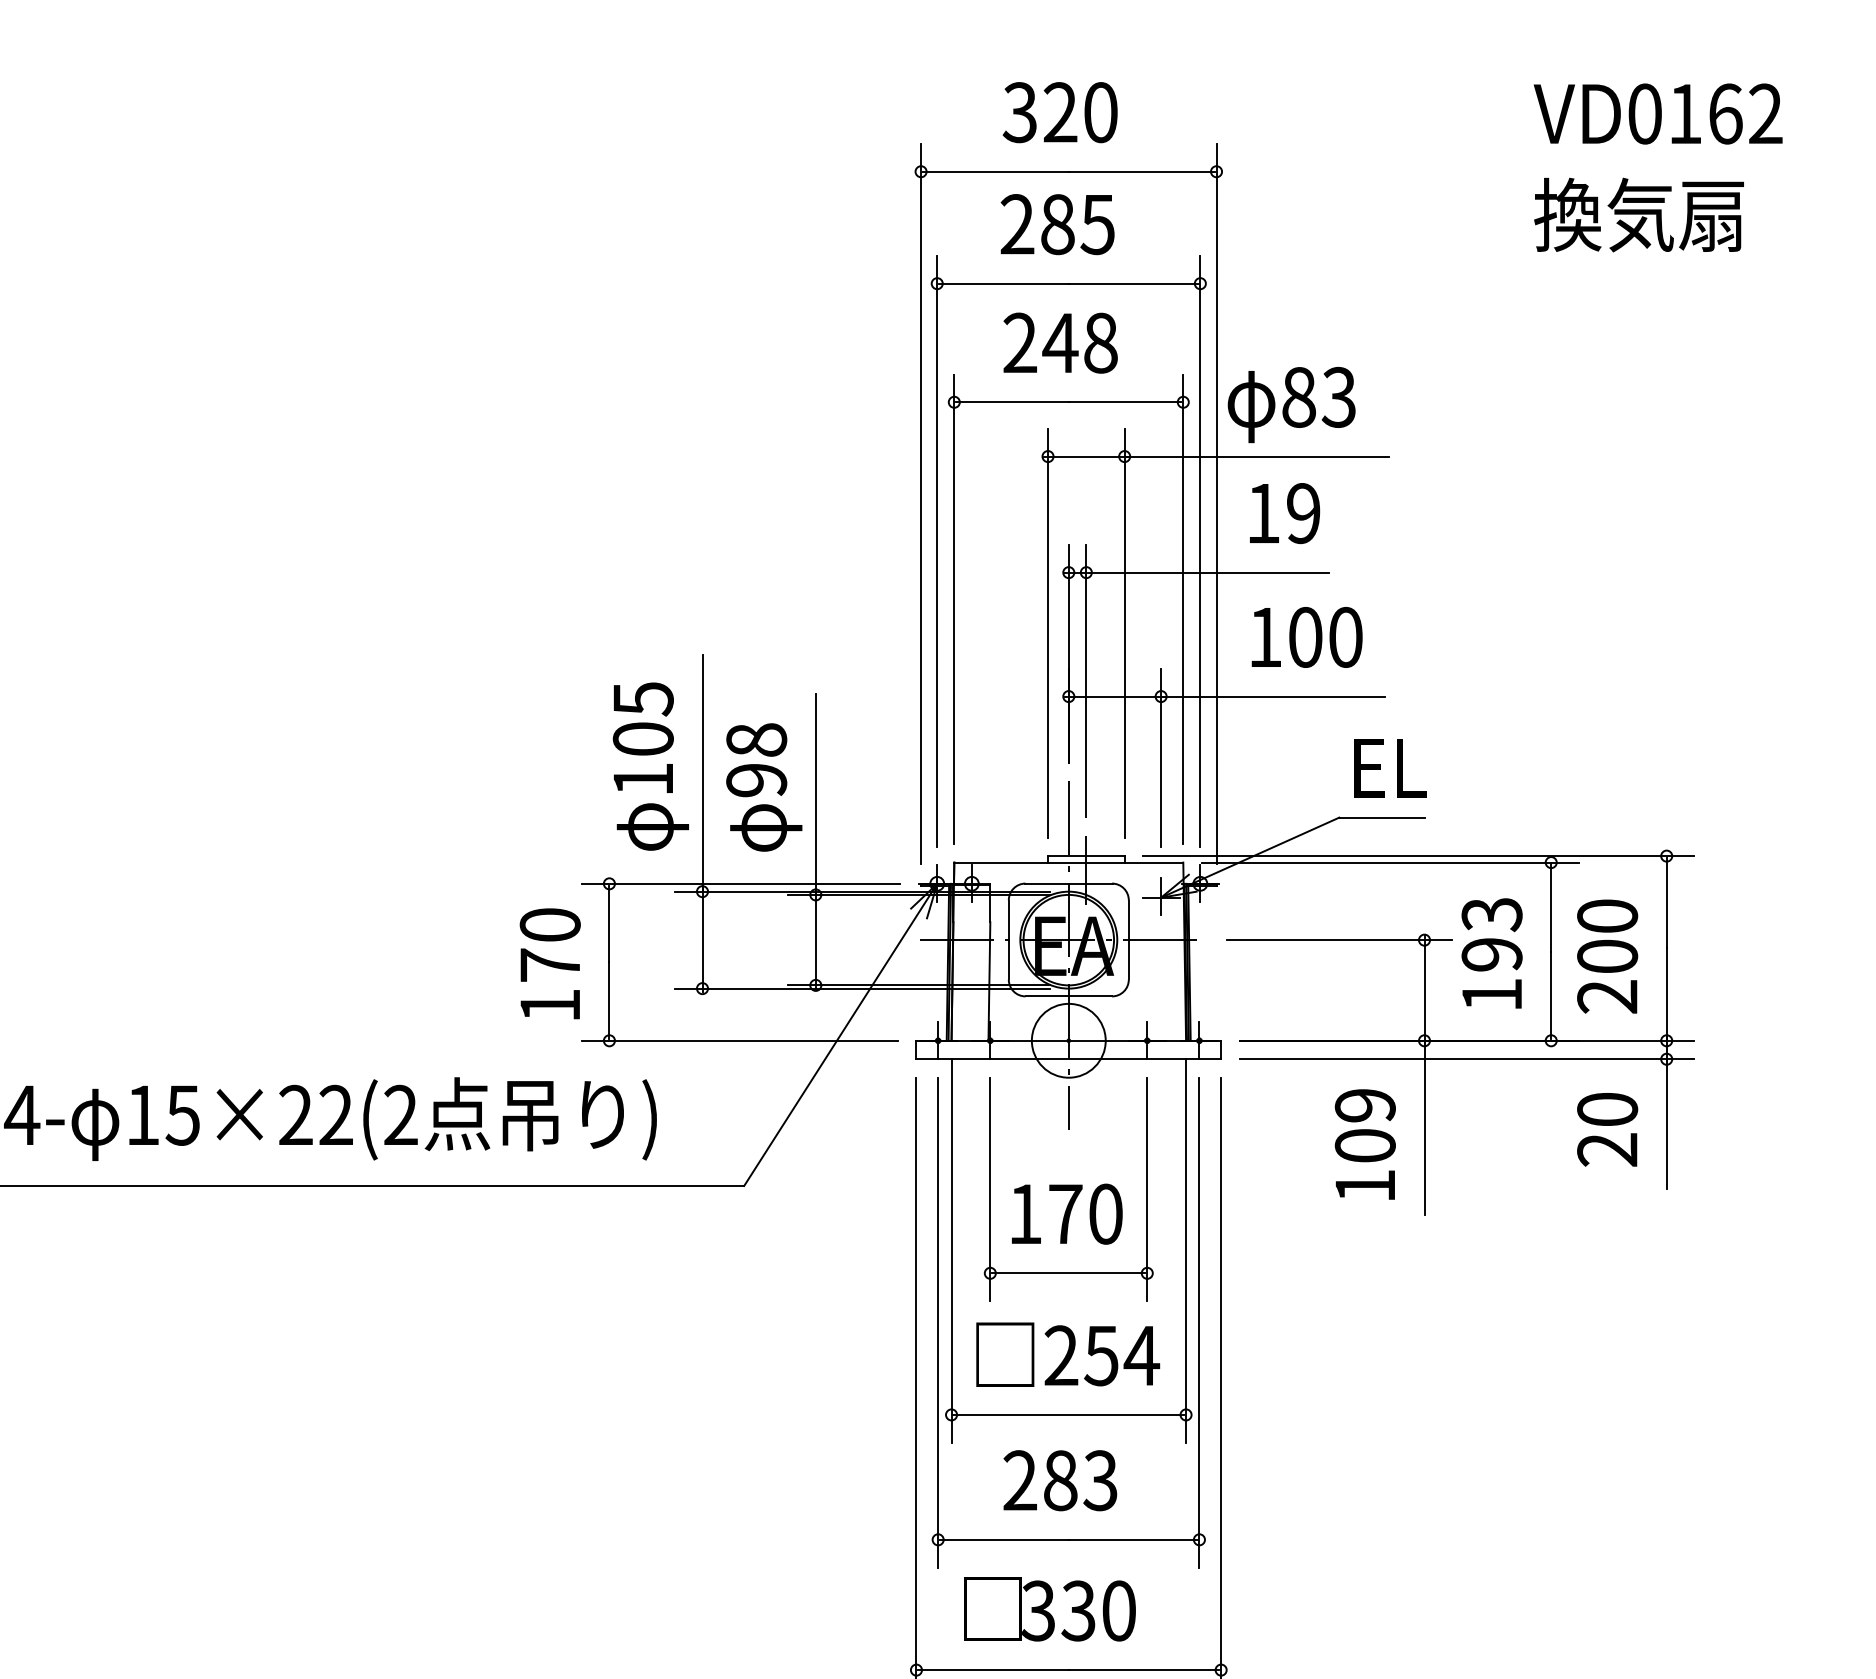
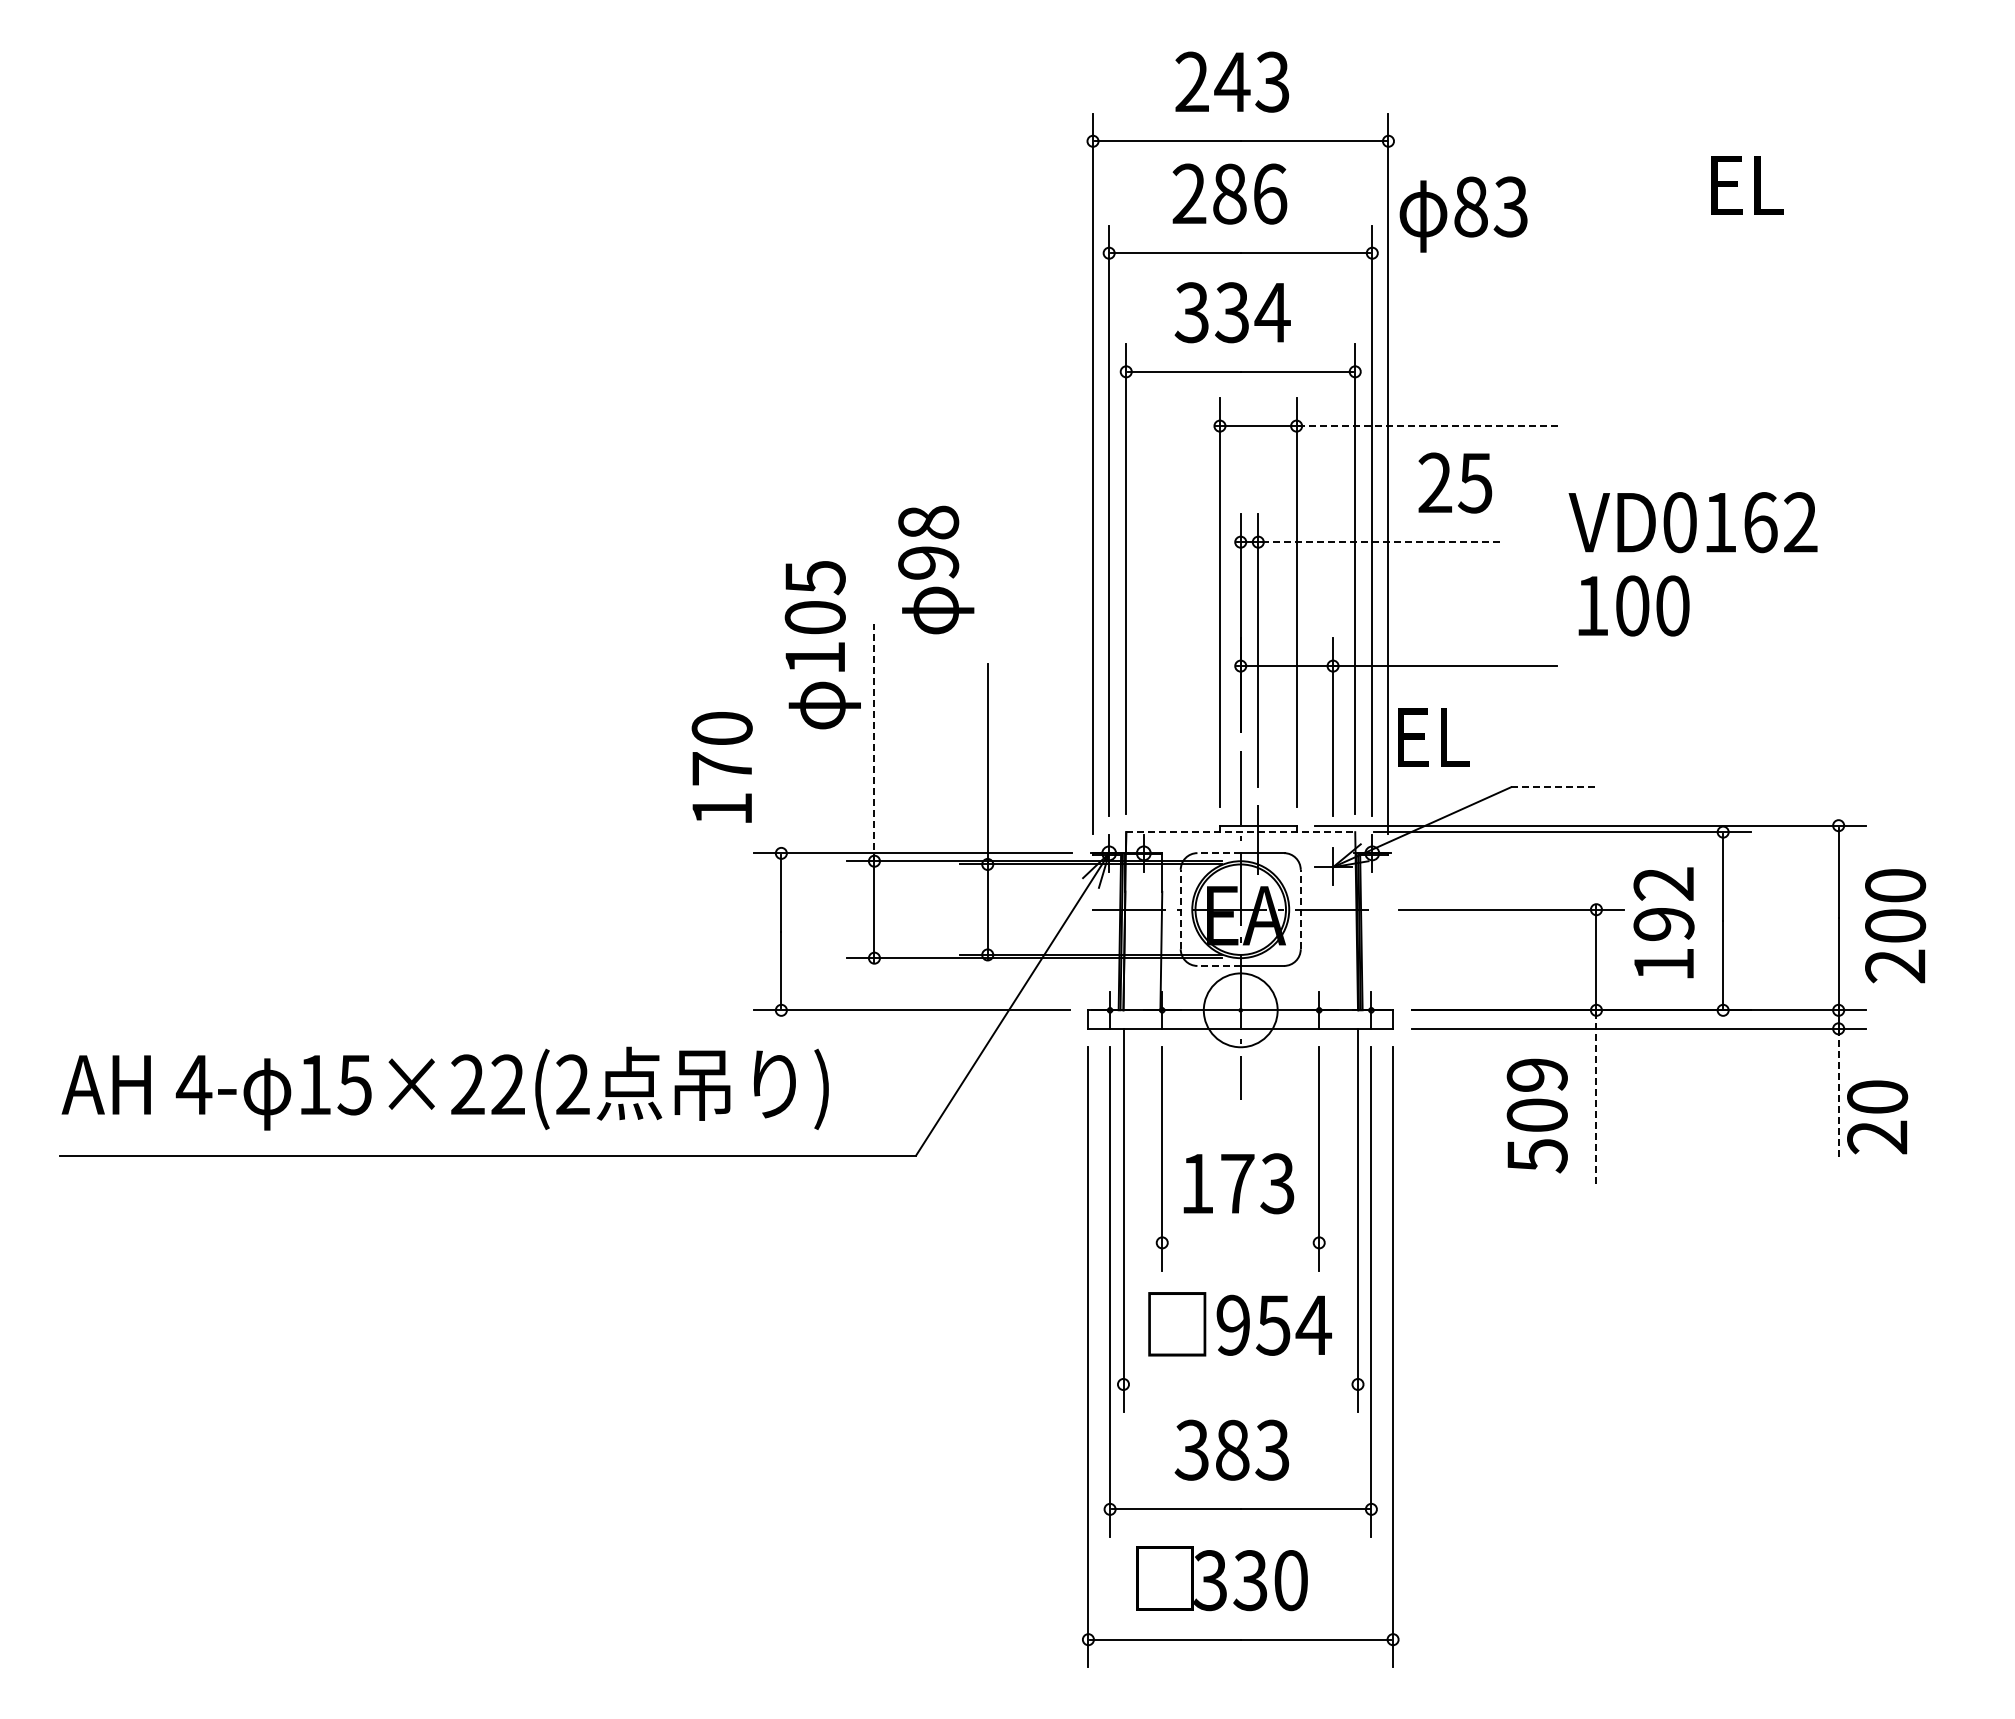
text: (1059, 111) -> (1231, 81), 320 -> 243
text: (1657, 113) -> (1692, 522), moved
text: (1638, 214) -> (1810, 184), 換気扇 -> EL
text: (1097, 223) -> (1269, 193), 285 -> 286
text: (1060, 342) -> (1232, 312), 248 -> 334
text: (1291, 404) -> (1463, 214), moved
line: (1258, 456) -> (1430, 426), solid -> dashed
text: (1283, 512) -> (1455, 482), 19 -> 25
line: (1209, 572) -> (1381, 542), solid -> dashed
text: (1306, 636) -> (1633, 605), moved
text: (650, 766) -> (822, 645), moved
text: (1389, 767) -> (1433, 737), moved
line: (702, 772) -> (874, 742), solid -> dashed
text: (764, 786) -> (936, 569), moved
line: (1382, 817) -> (1554, 787), solid -> dashed
line: (1069, 862) -> (1241, 832), solid -> dashed
line: (1046, 883) -> (1218, 853), solid -> dashed
text: (1491, 914) -> (1663, 884), 193 -> 192
line: (1008, 939) -> (1180, 909), solid -> dashed
line: (1128, 939) -> (1300, 909), solid -> dashed
text: (1607, 956) -> (1895, 926), moved
text: (549, 963) -> (721, 767), moved
line: (1047, 995) -> (1219, 965), solid -> dashed
line: (1666, 1123) -> (1838, 1093), solid -> dashed
line: (1424, 1128) -> (1596, 1098), solid -> dashed
text: (1607, 1129) -> (1877, 1117), moved
text: (1365, 1186) -> (1537, 1156), 109 -> 509
text: (1105, 1213) -> (1277, 1183), 170 -> 173
line: (1068, 1272) -> (1240, 1242), removed
text: (1061, 1355) -> (1233, 1325), 254 -> 954
line: (1068, 1414) -> (1240, 1384), removed
text: (1019, 1480) -> (1191, 1450), 283 -> 383

